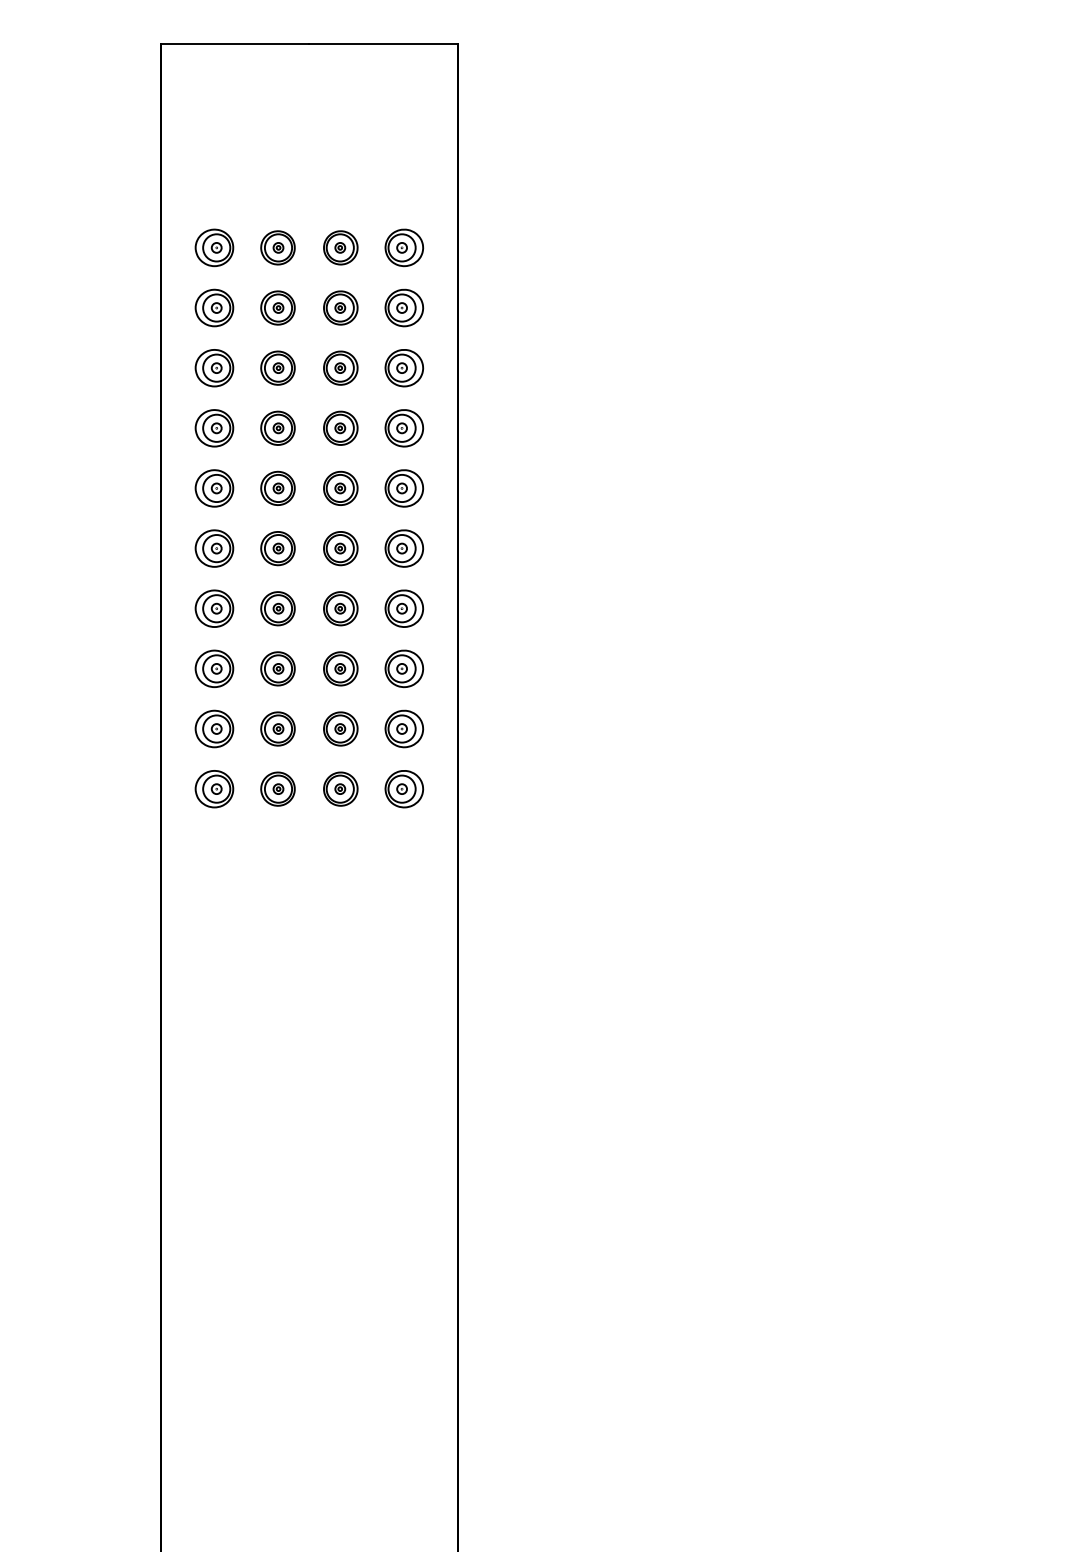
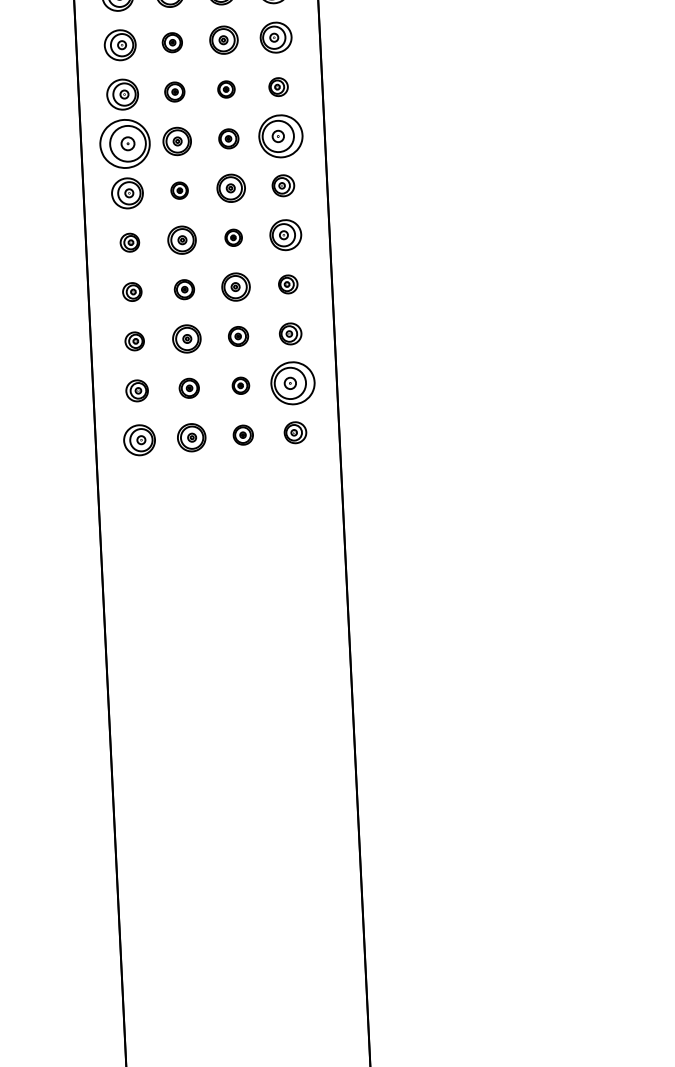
part: (277, 307) -> (171, 42), size x0.7
part: (277, 367) -> (174, 91), size x0.7
part: (340, 367) -> (226, 89), size x0.6
part: (404, 368) -> (278, 87), size x0.6
part: (340, 427) -> (228, 138), size x0.7
part: (214, 428) -> (125, 144), size x1.6
part: (404, 428) -> (281, 136), size x1.4
part: (277, 487) -> (179, 190), size x0.6
part: (404, 488) -> (283, 185), size x0.7
part: (214, 548) -> (129, 242), size x0.6
part: (340, 548) -> (233, 237), size x0.6
part: (214, 608) -> (132, 291), size x0.6
part: (277, 608) -> (184, 289), size x0.7
part: (404, 608) -> (288, 284), size x0.6
part: (214, 668) -> (134, 341), size x0.6
part: (340, 668) -> (238, 336), size x0.7
part: (404, 668) -> (290, 333), size x0.7
part: (214, 728) -> (137, 390), size x0.7
part: (277, 728) -> (188, 387), size x0.7
part: (340, 728) -> (240, 385), size x0.6
part: (404, 728) -> (293, 382), size x1.4
part: (340, 788) -> (243, 434), size x0.7
part: (404, 789) -> (295, 432), size x0.7

